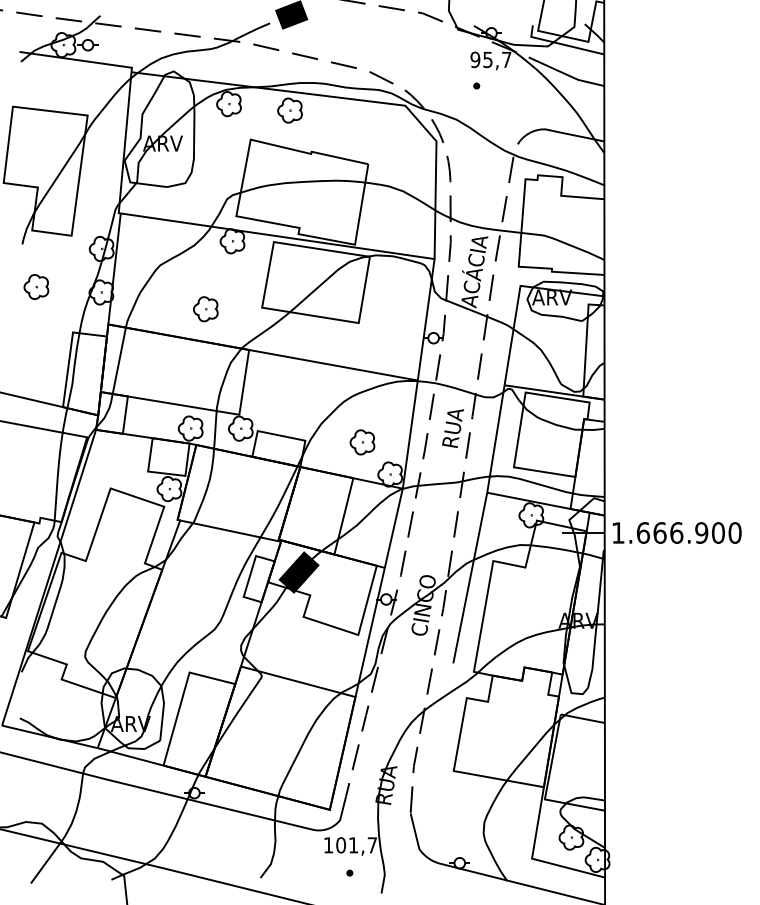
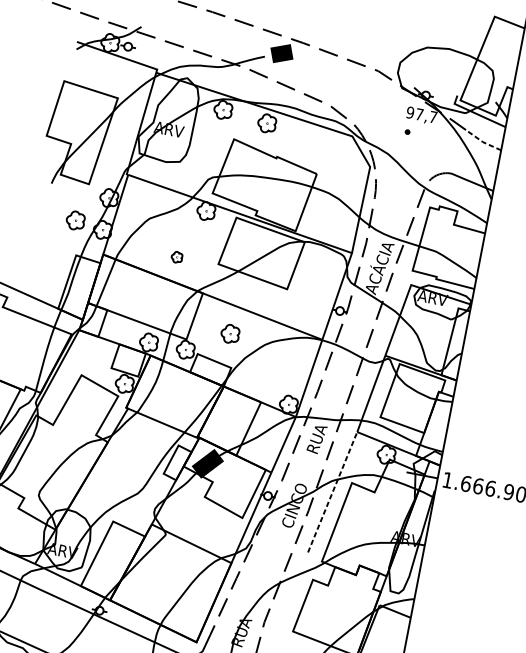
text: (487, 60) -> (419, 114), 95,7 -> 97,7
line: (578, 79) -> (483, 141), solid -> dashed
part: (36, 287) -> (75, 221), moved
part: (205, 309) -> (176, 257), size x0.6
text: (452, 428) -> (316, 439), moved
part: (362, 442) -> (230, 334), moved
line: (470, 577) -> (332, 491), solid -> dashed

